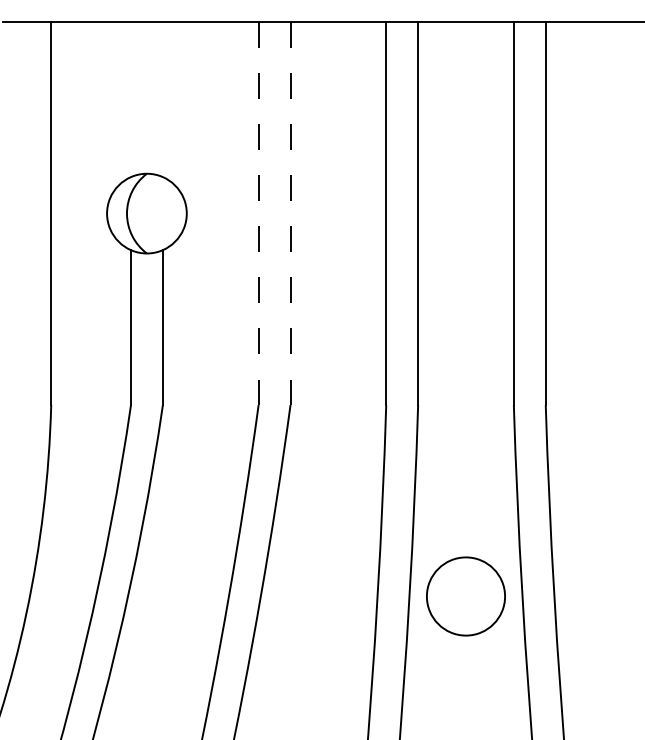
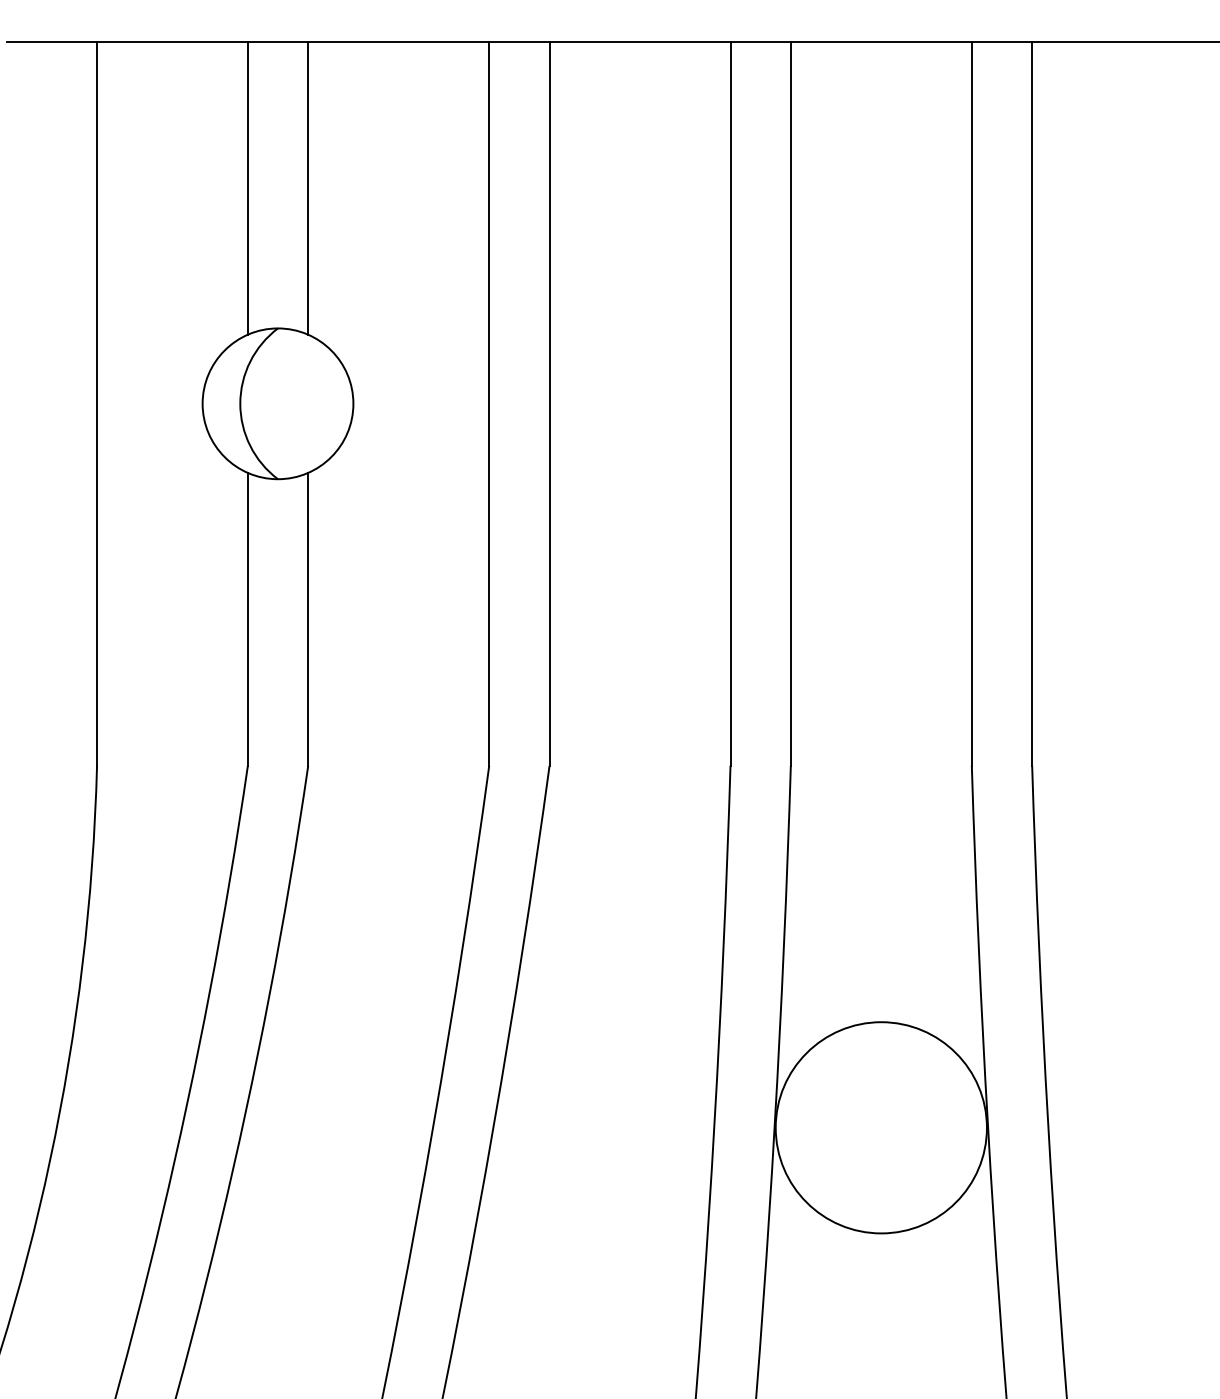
line: (130, 99) -> (246, 188), added
line: (162, 99) -> (307, 188), added
line: (258, 214) -> (488, 405), dashed -> solid
line: (290, 214) -> (549, 405), dashed -> solid
circle: (465, 596) -> (880, 1127), size x1.43

